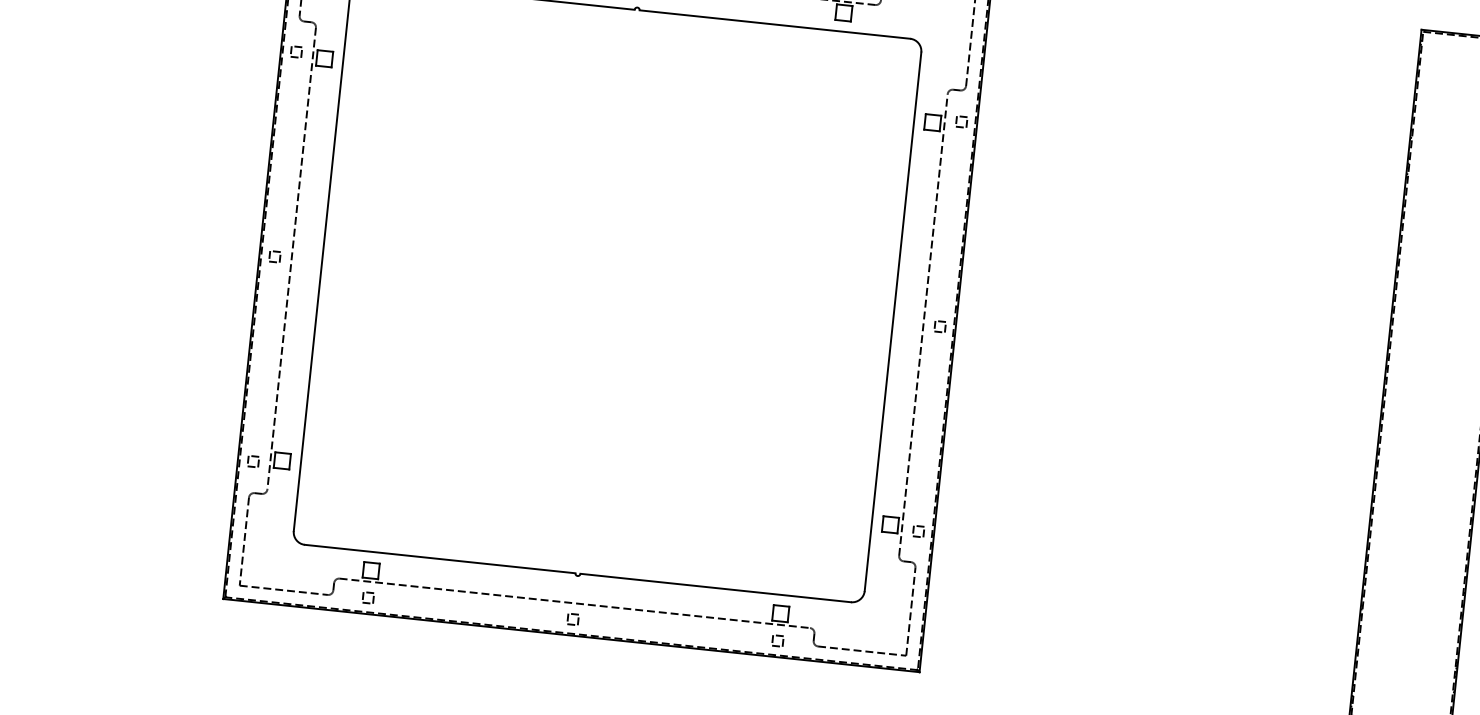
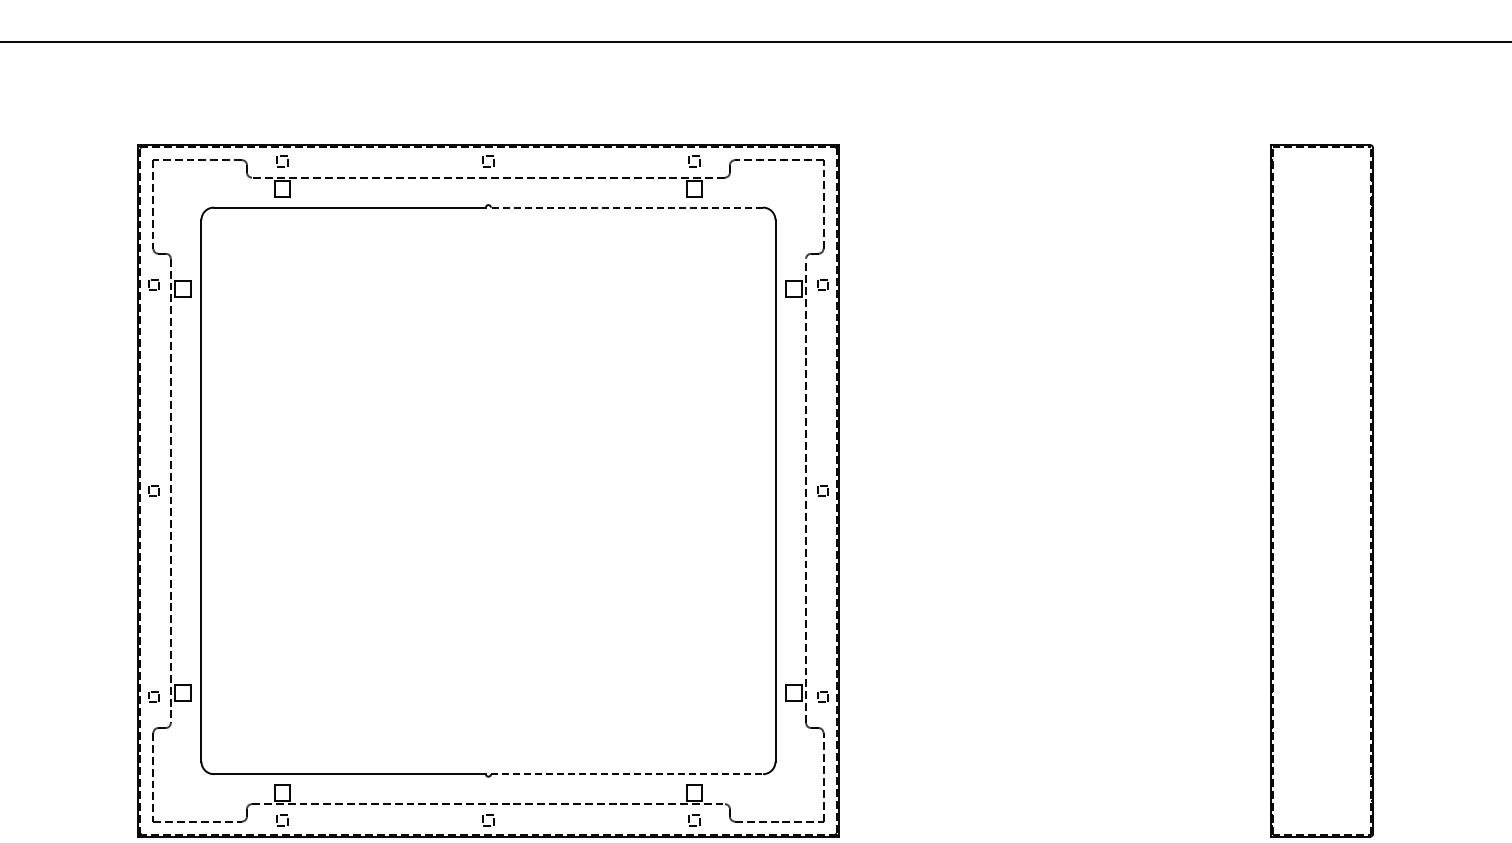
line: (774, 24) -> (626, 207), solid -> dashed
line: (716, 588) -> (627, 774), solid -> dashed

